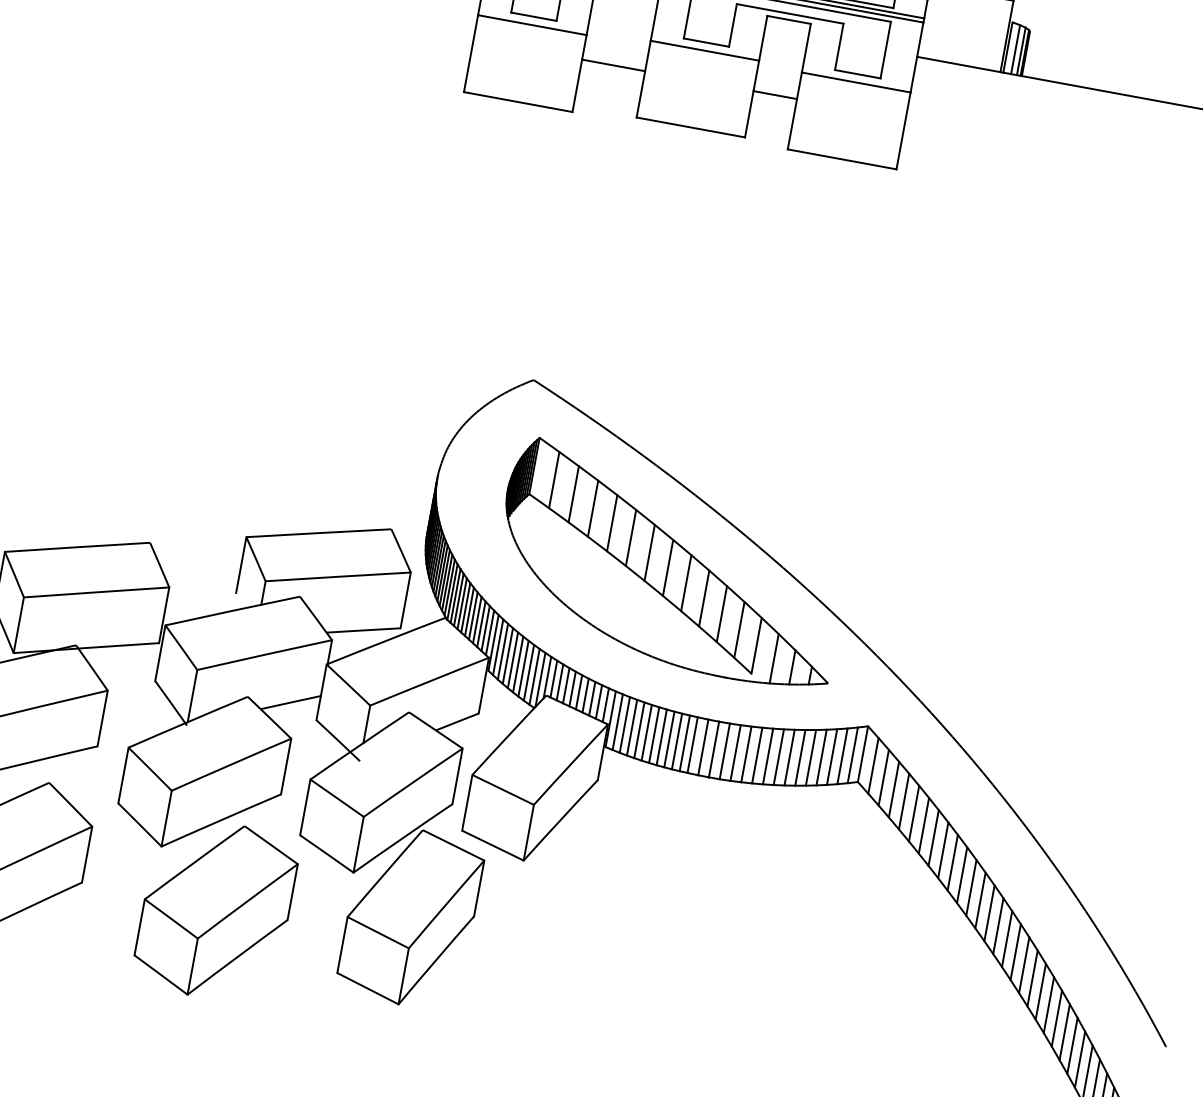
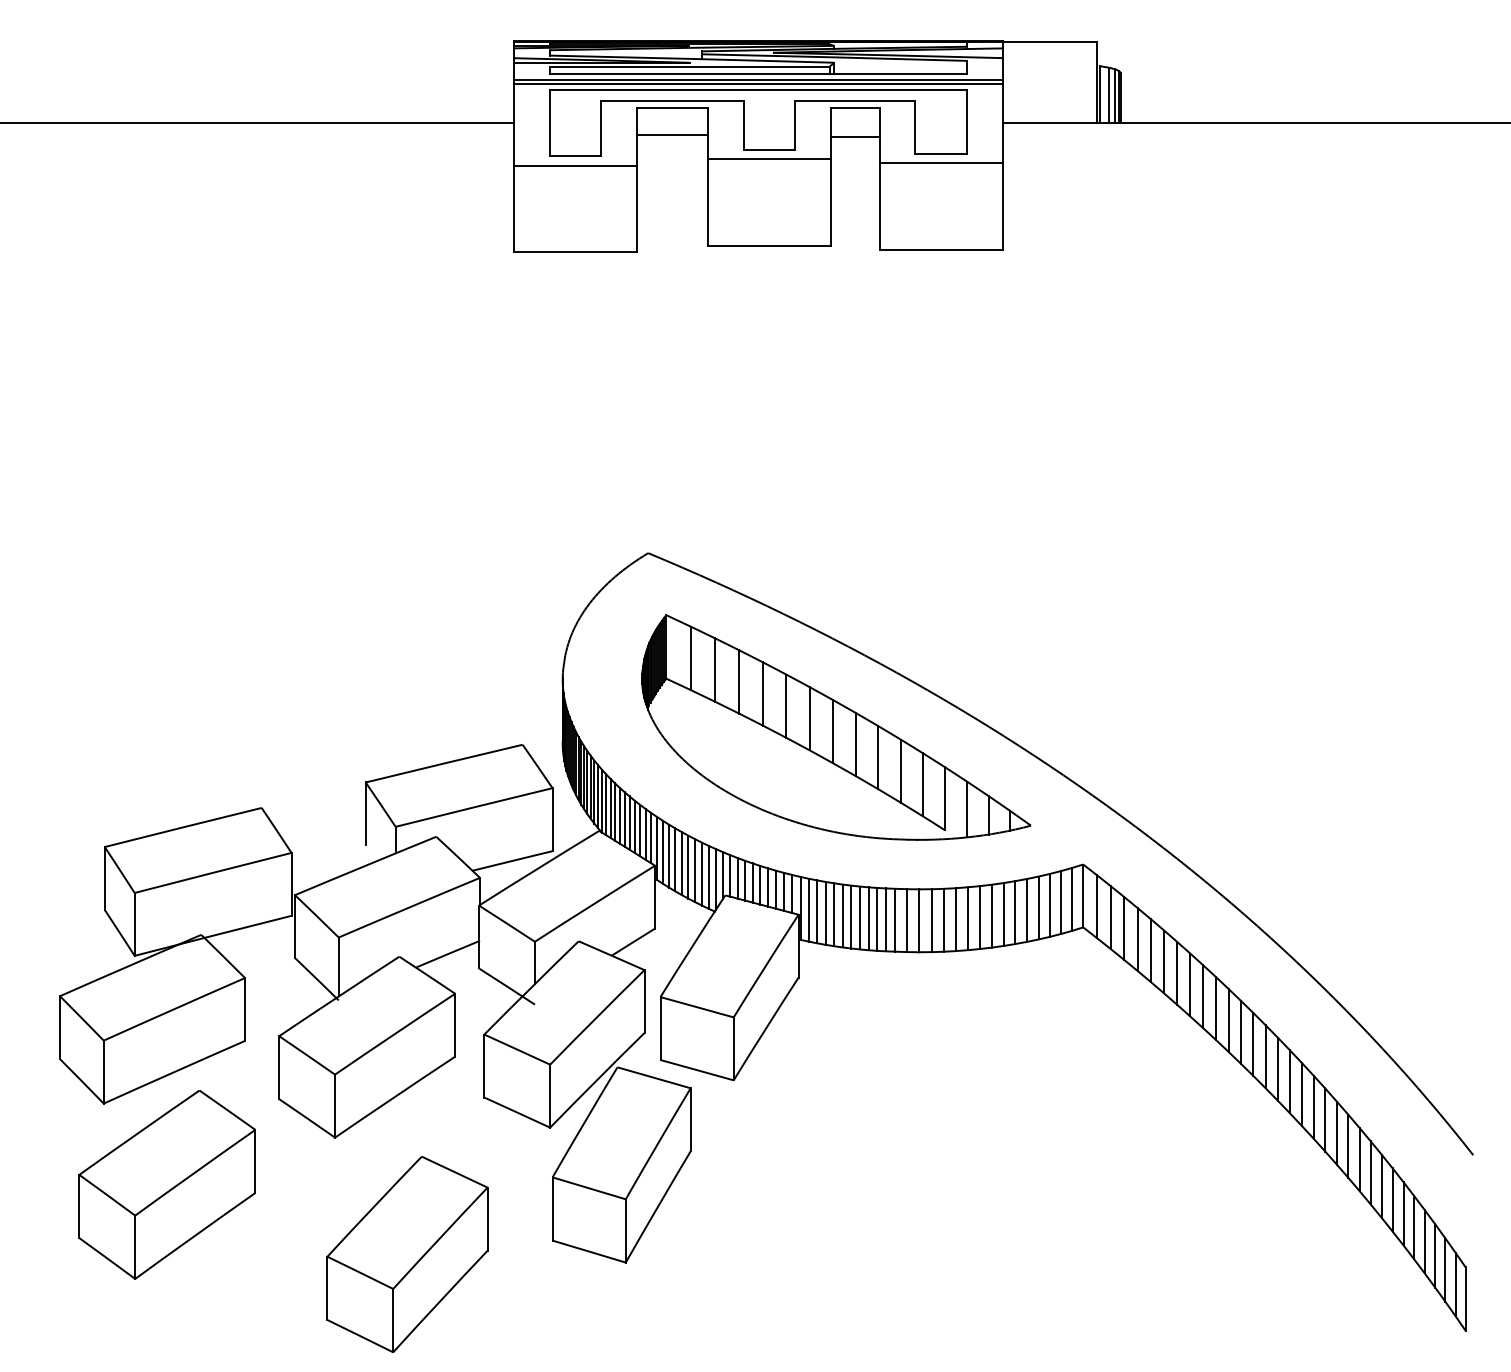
line: (613, 65) -> (672, 135), moved
line: (774, 95) -> (854, 137), moved
part: (216, 910) -> (407, 1254), moved

